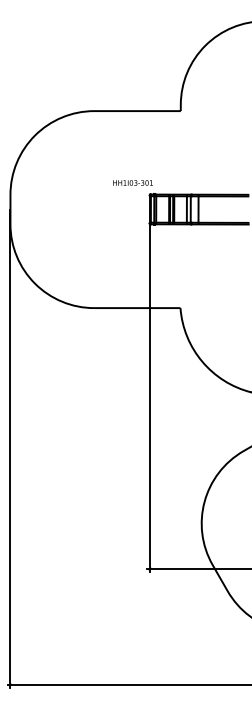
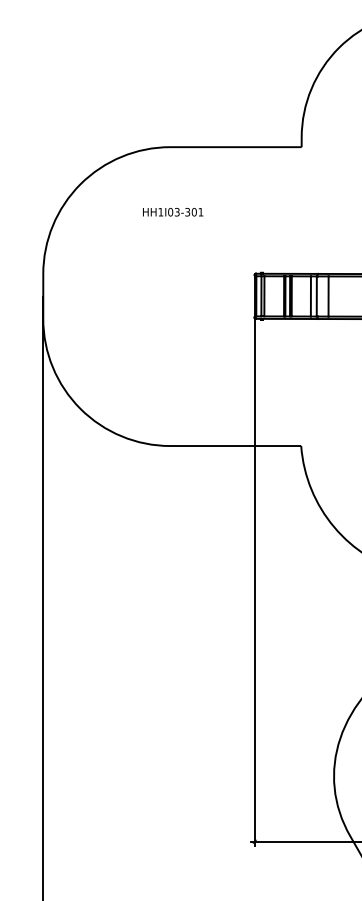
text: (132, 182) -> (172, 211), moved

